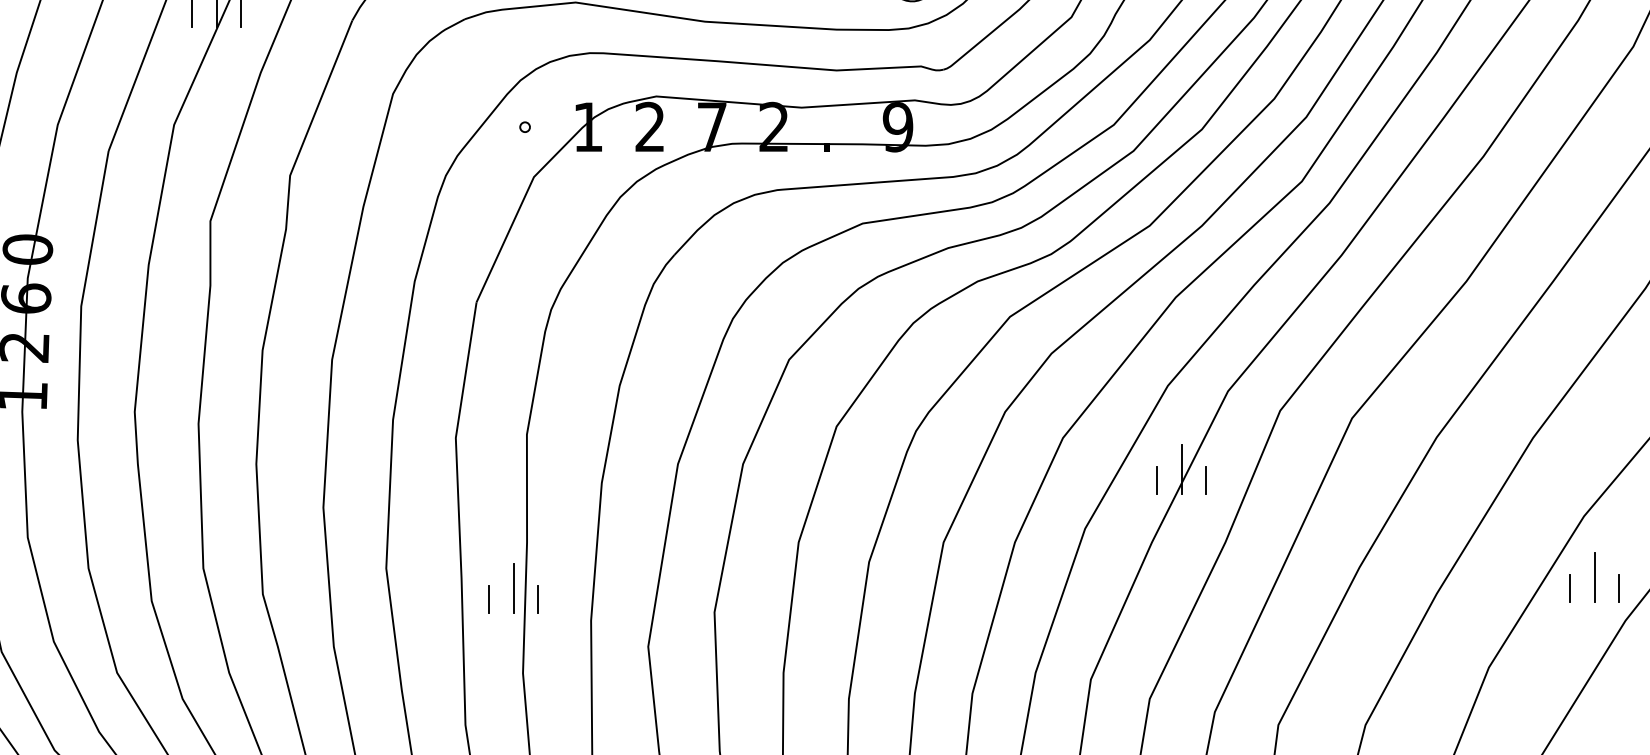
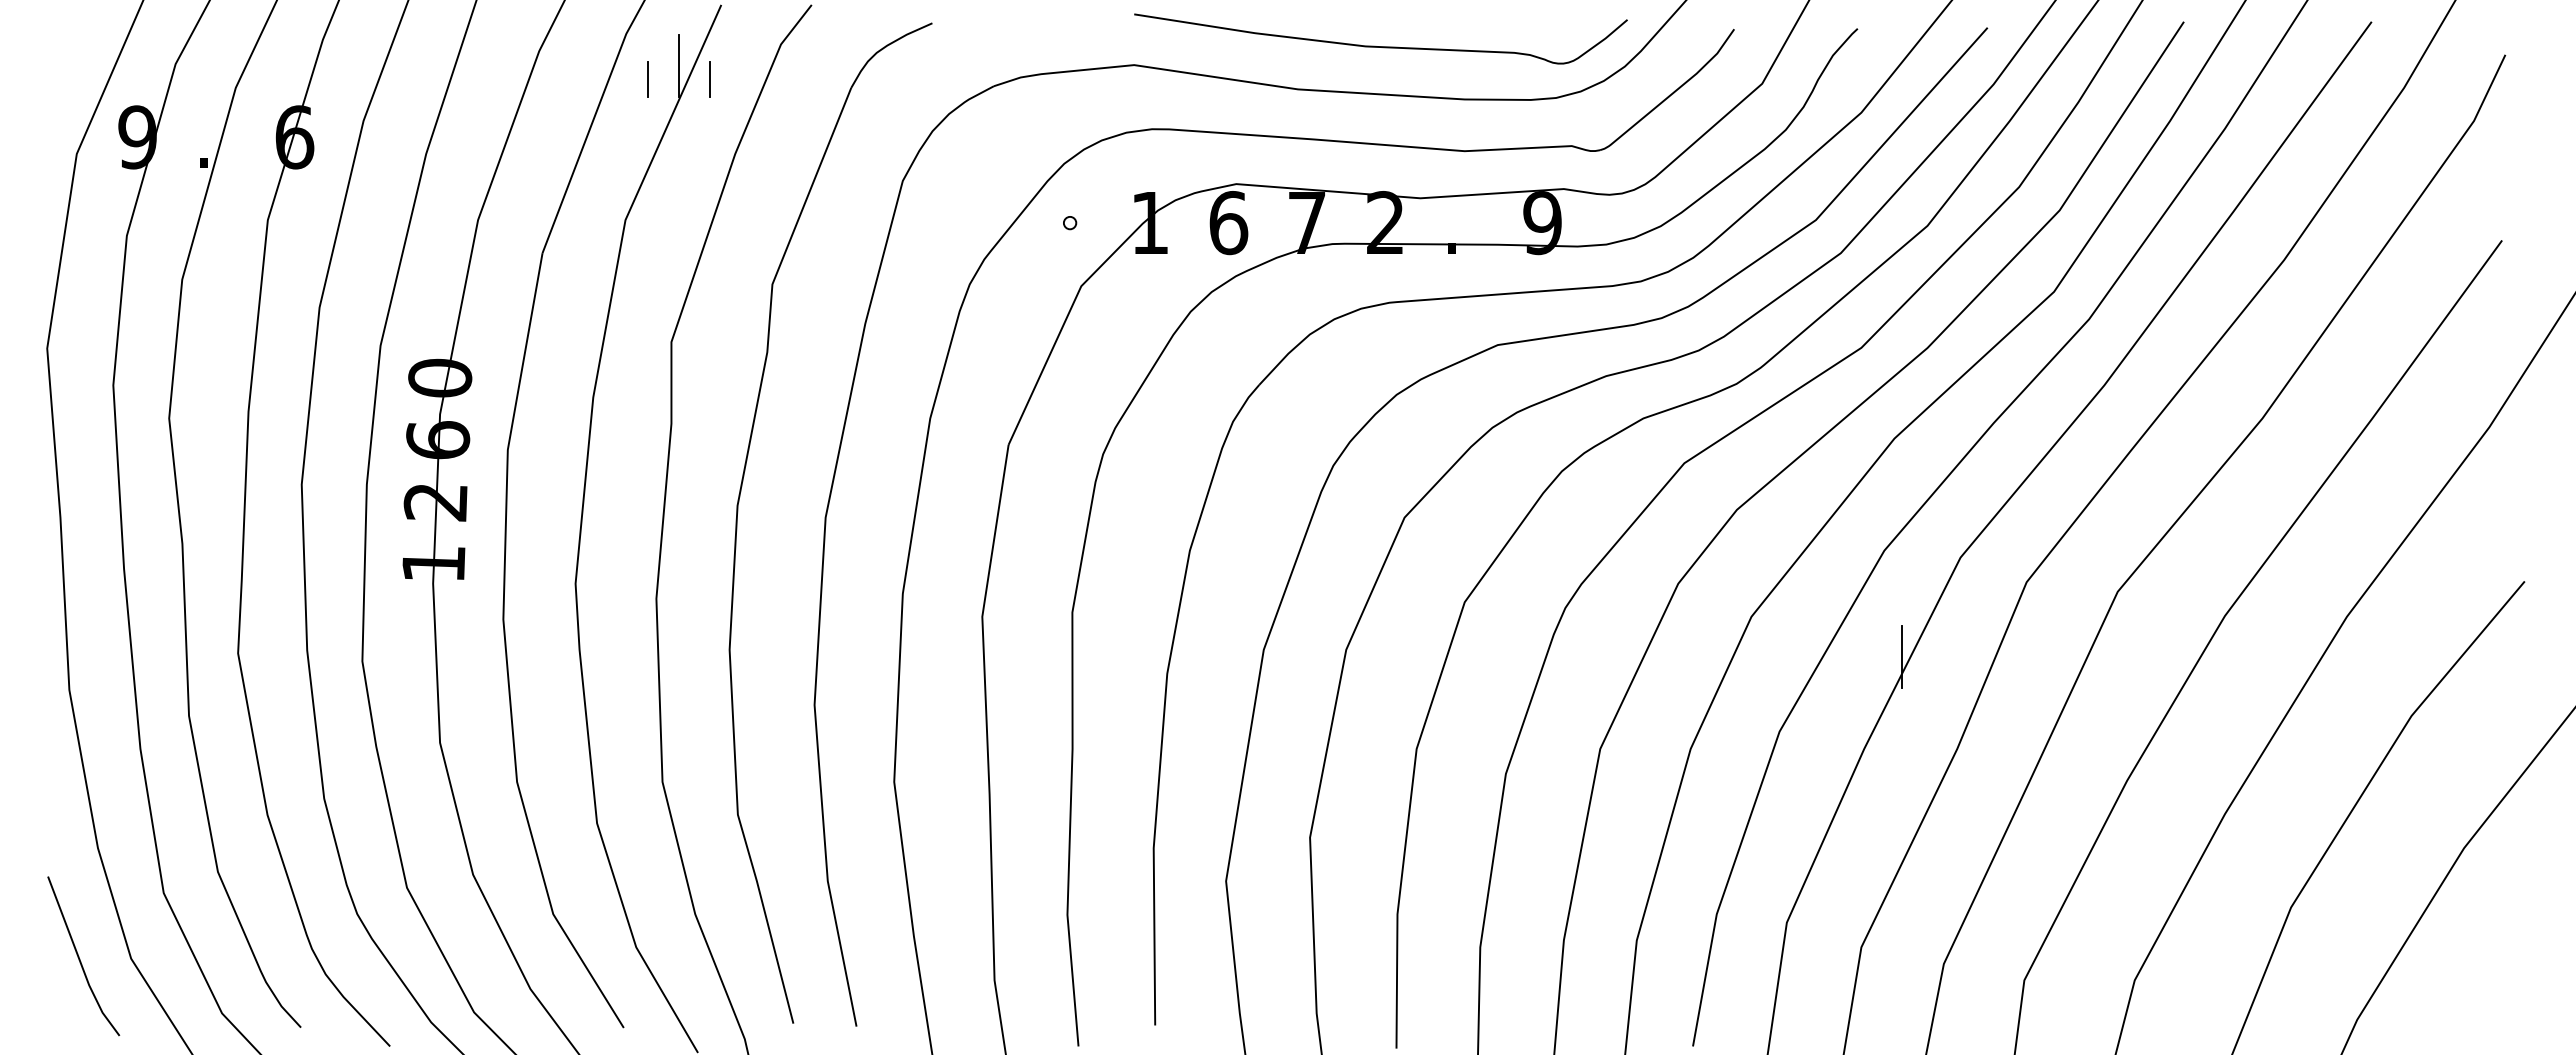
text: (650, 127) -> (1228, 223), 2 -> 6
line: (1156, 479) -> (1870, 669), removed
line: (1205, 479) -> (1932, 669), removed
line: (1595, 577) -> (2425, 793), removed
line: (513, 587) -> (1055, 806), removed
line: (1619, 587) -> (2456, 806), removed
line: (1569, 588) -> (2393, 807), removed
line: (489, 598) -> (1024, 820), removed
line: (538, 598) -> (1086, 820), removed

